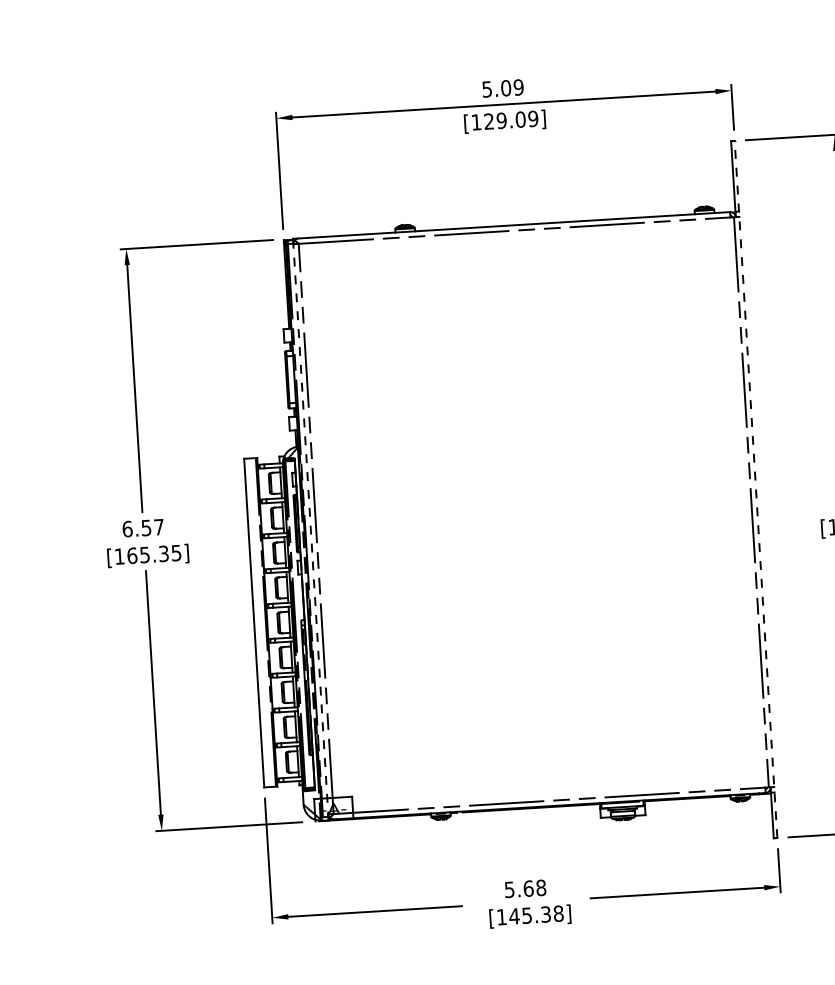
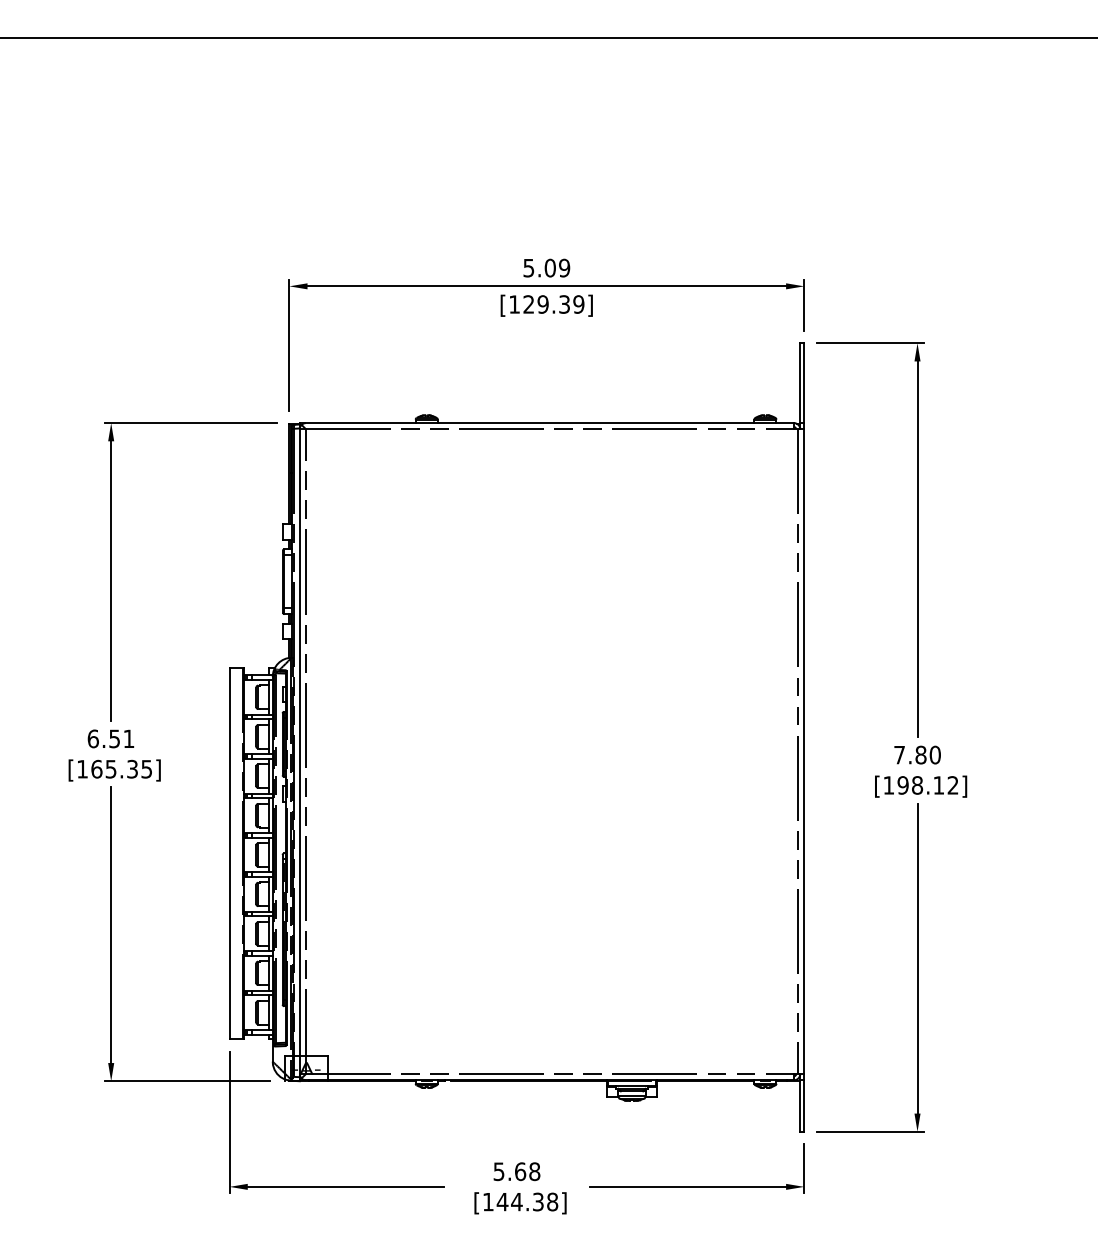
text: (520, 119) -> (564, 304), [129.09] -> [129.39]
line: (756, 489) -> (804, 737), dashed -> solid
text: (158, 526) -> (128, 738), 6.57 -> 6.51
line: (310, 530) -> (299, 752), dashed -> solid
text: (526, 916) -> (516, 1202), [145.38] -> [144.38]

